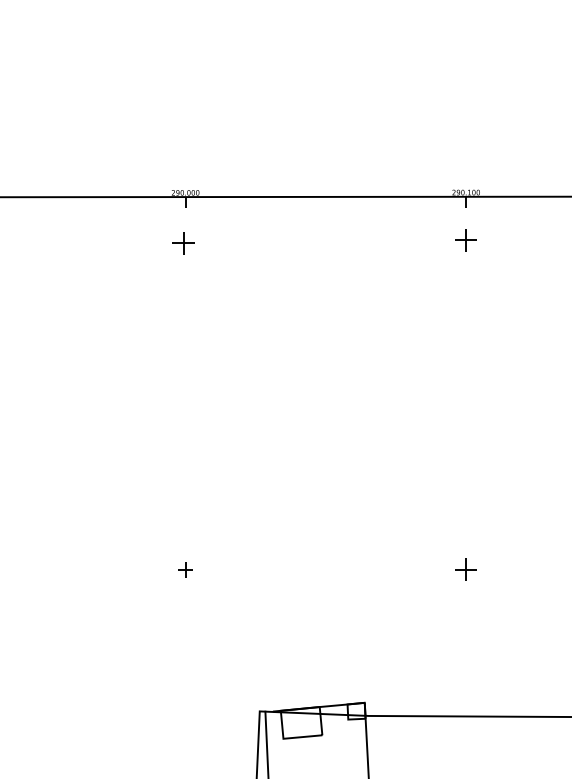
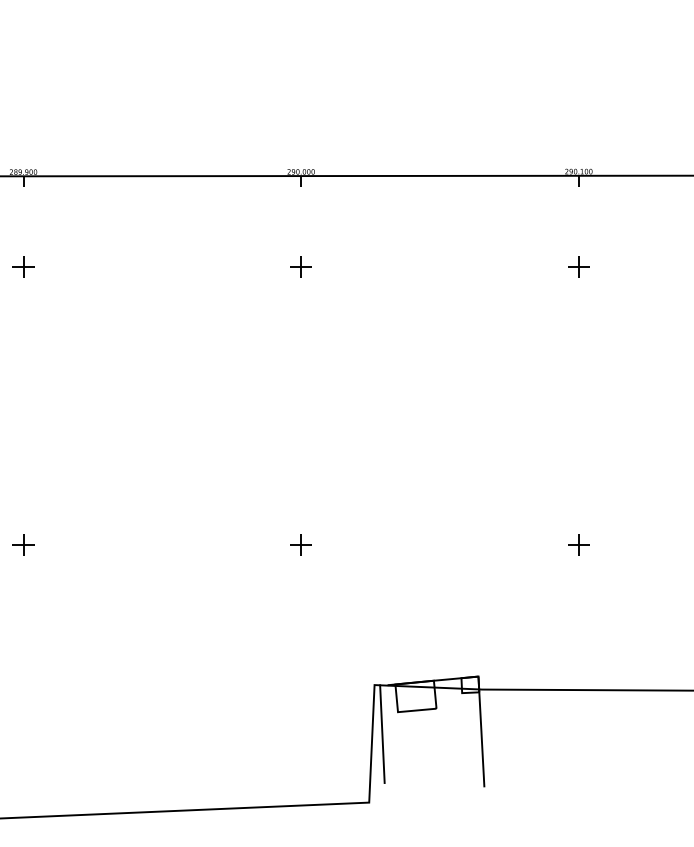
part: (465, 239) -> (578, 266), moved
part: (182, 242) -> (300, 266), moved
part: (184, 569) -> (300, 544), size x1.43

